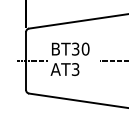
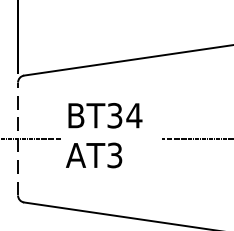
text: (85, 48) -> (134, 114), BT30 -> BT34
line: (26, 61) -> (18, 139), solid -> dashed

